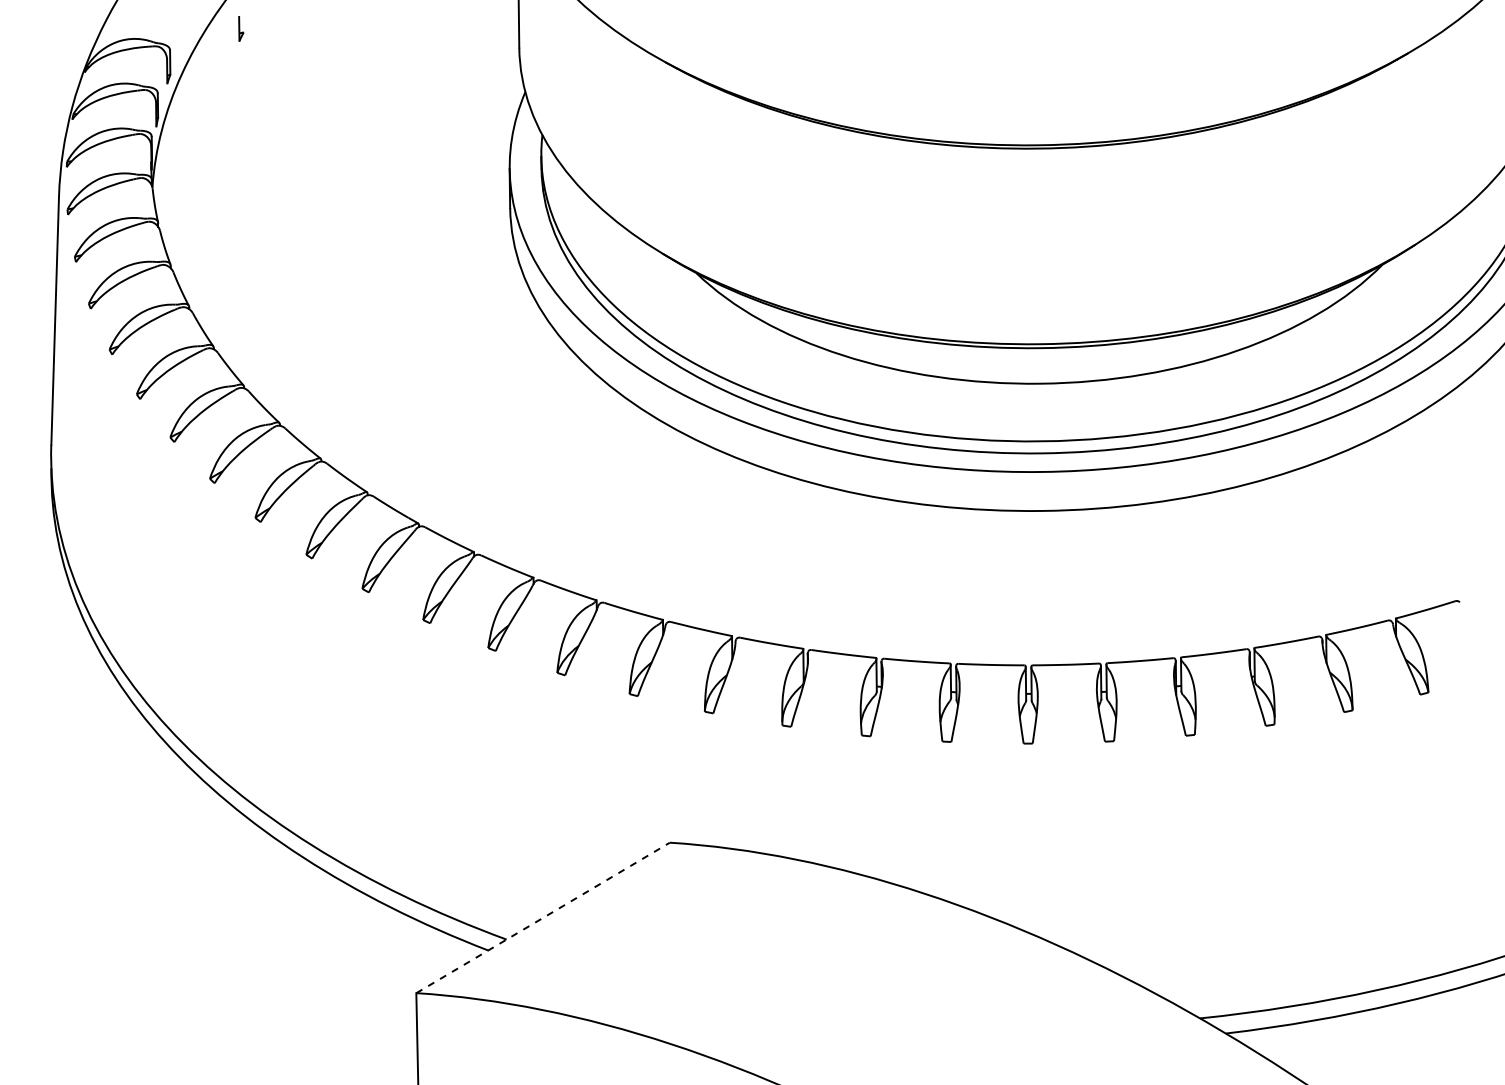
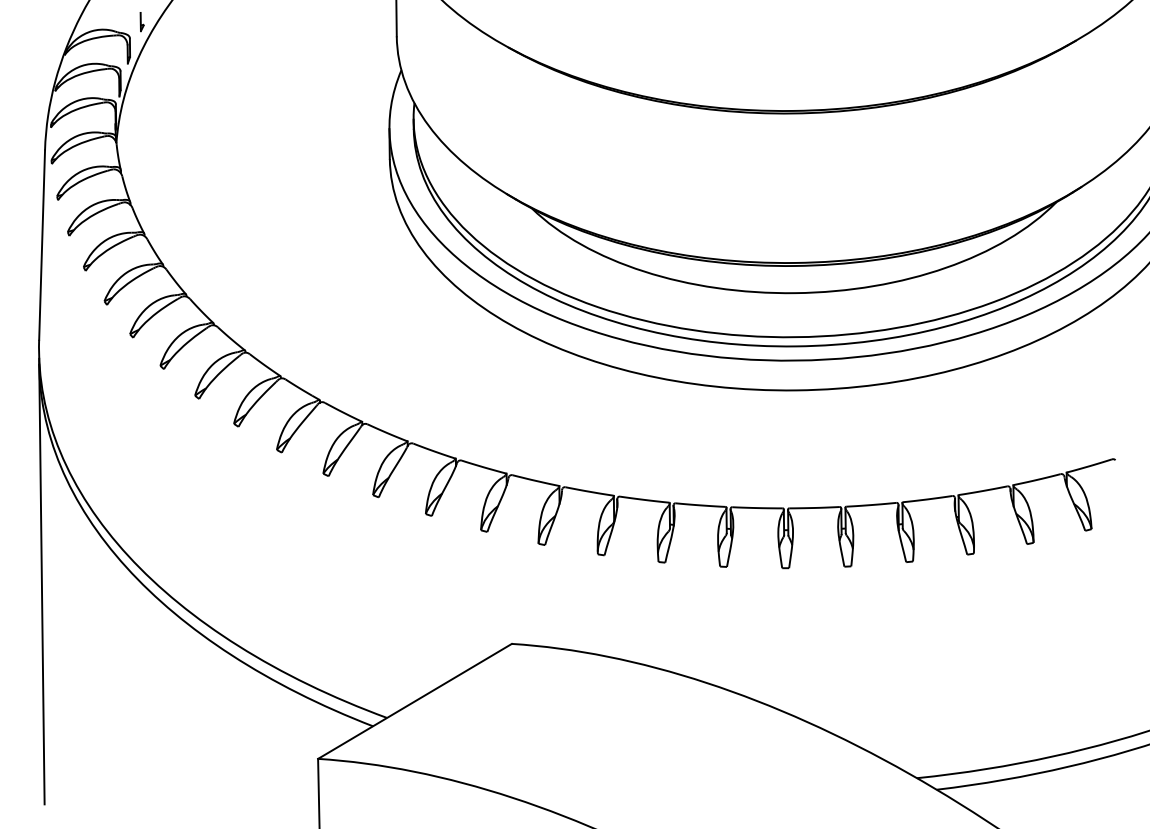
part: (241, 28) -> (142, 21), moved
line: (54, 764) -> (41, 584), added
line: (543, 917) -> (415, 701), dashed -> solid

